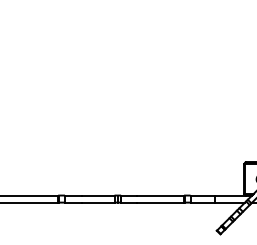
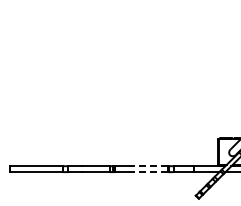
line: (160, 195) -> (148, 166), solid -> dashed
line: (160, 203) -> (148, 172), solid -> dashed

